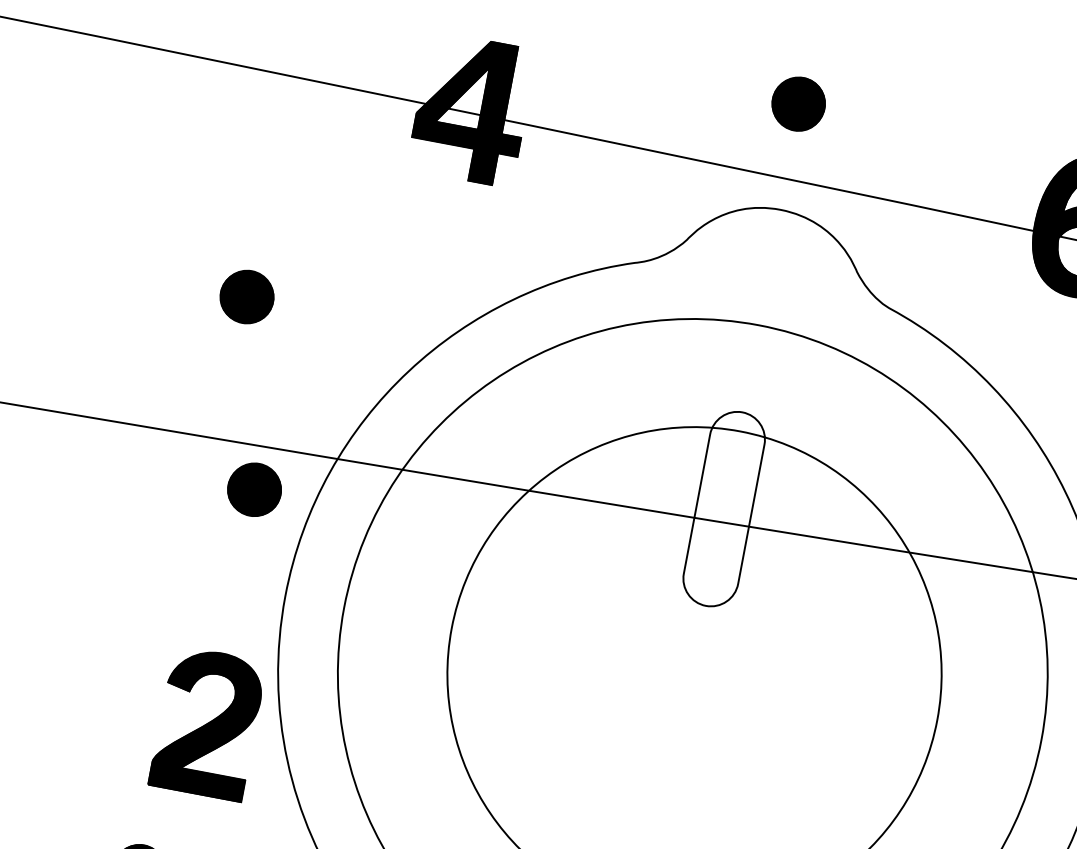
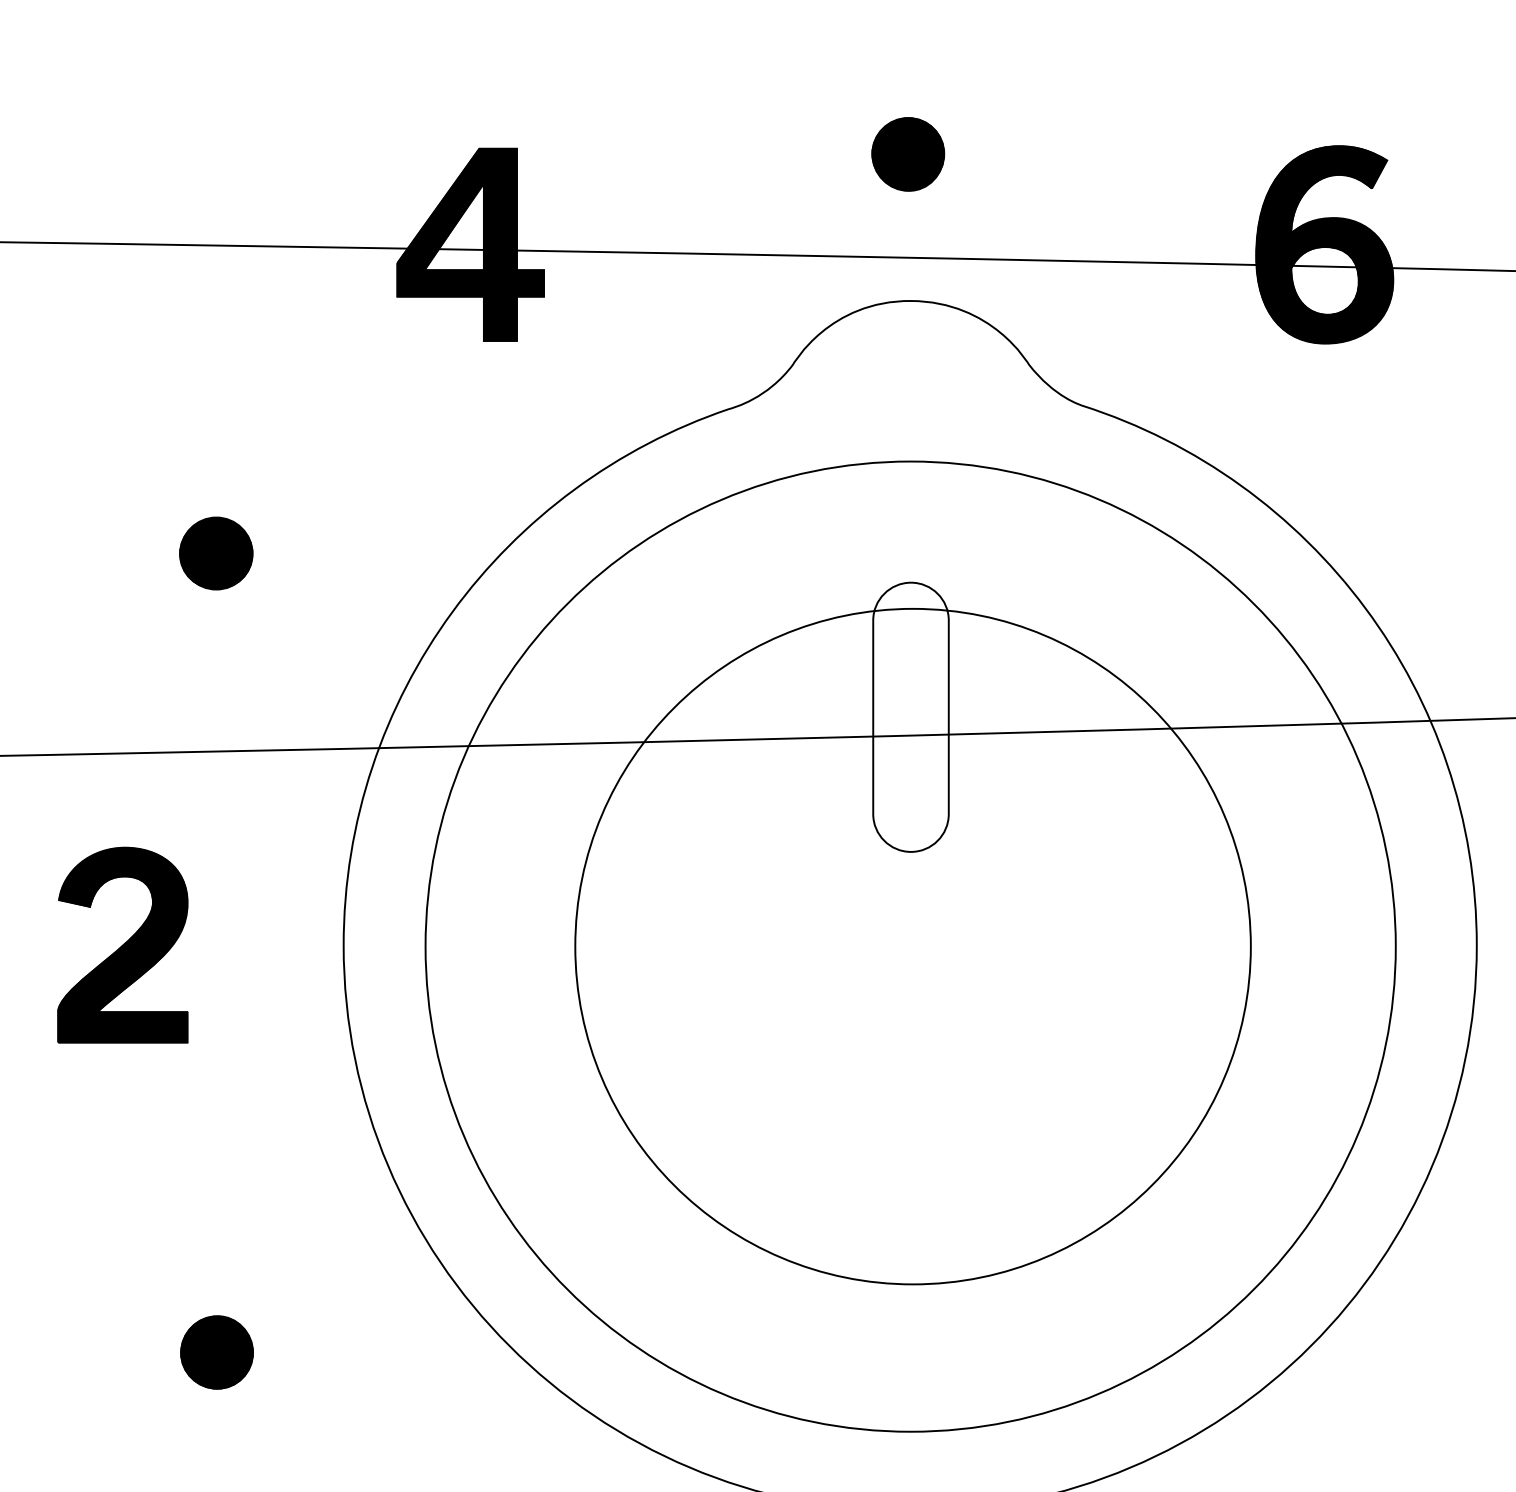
part: (254, 489) -> (275, 810), removed
part: (207, 722) -> (122, 944), moved

